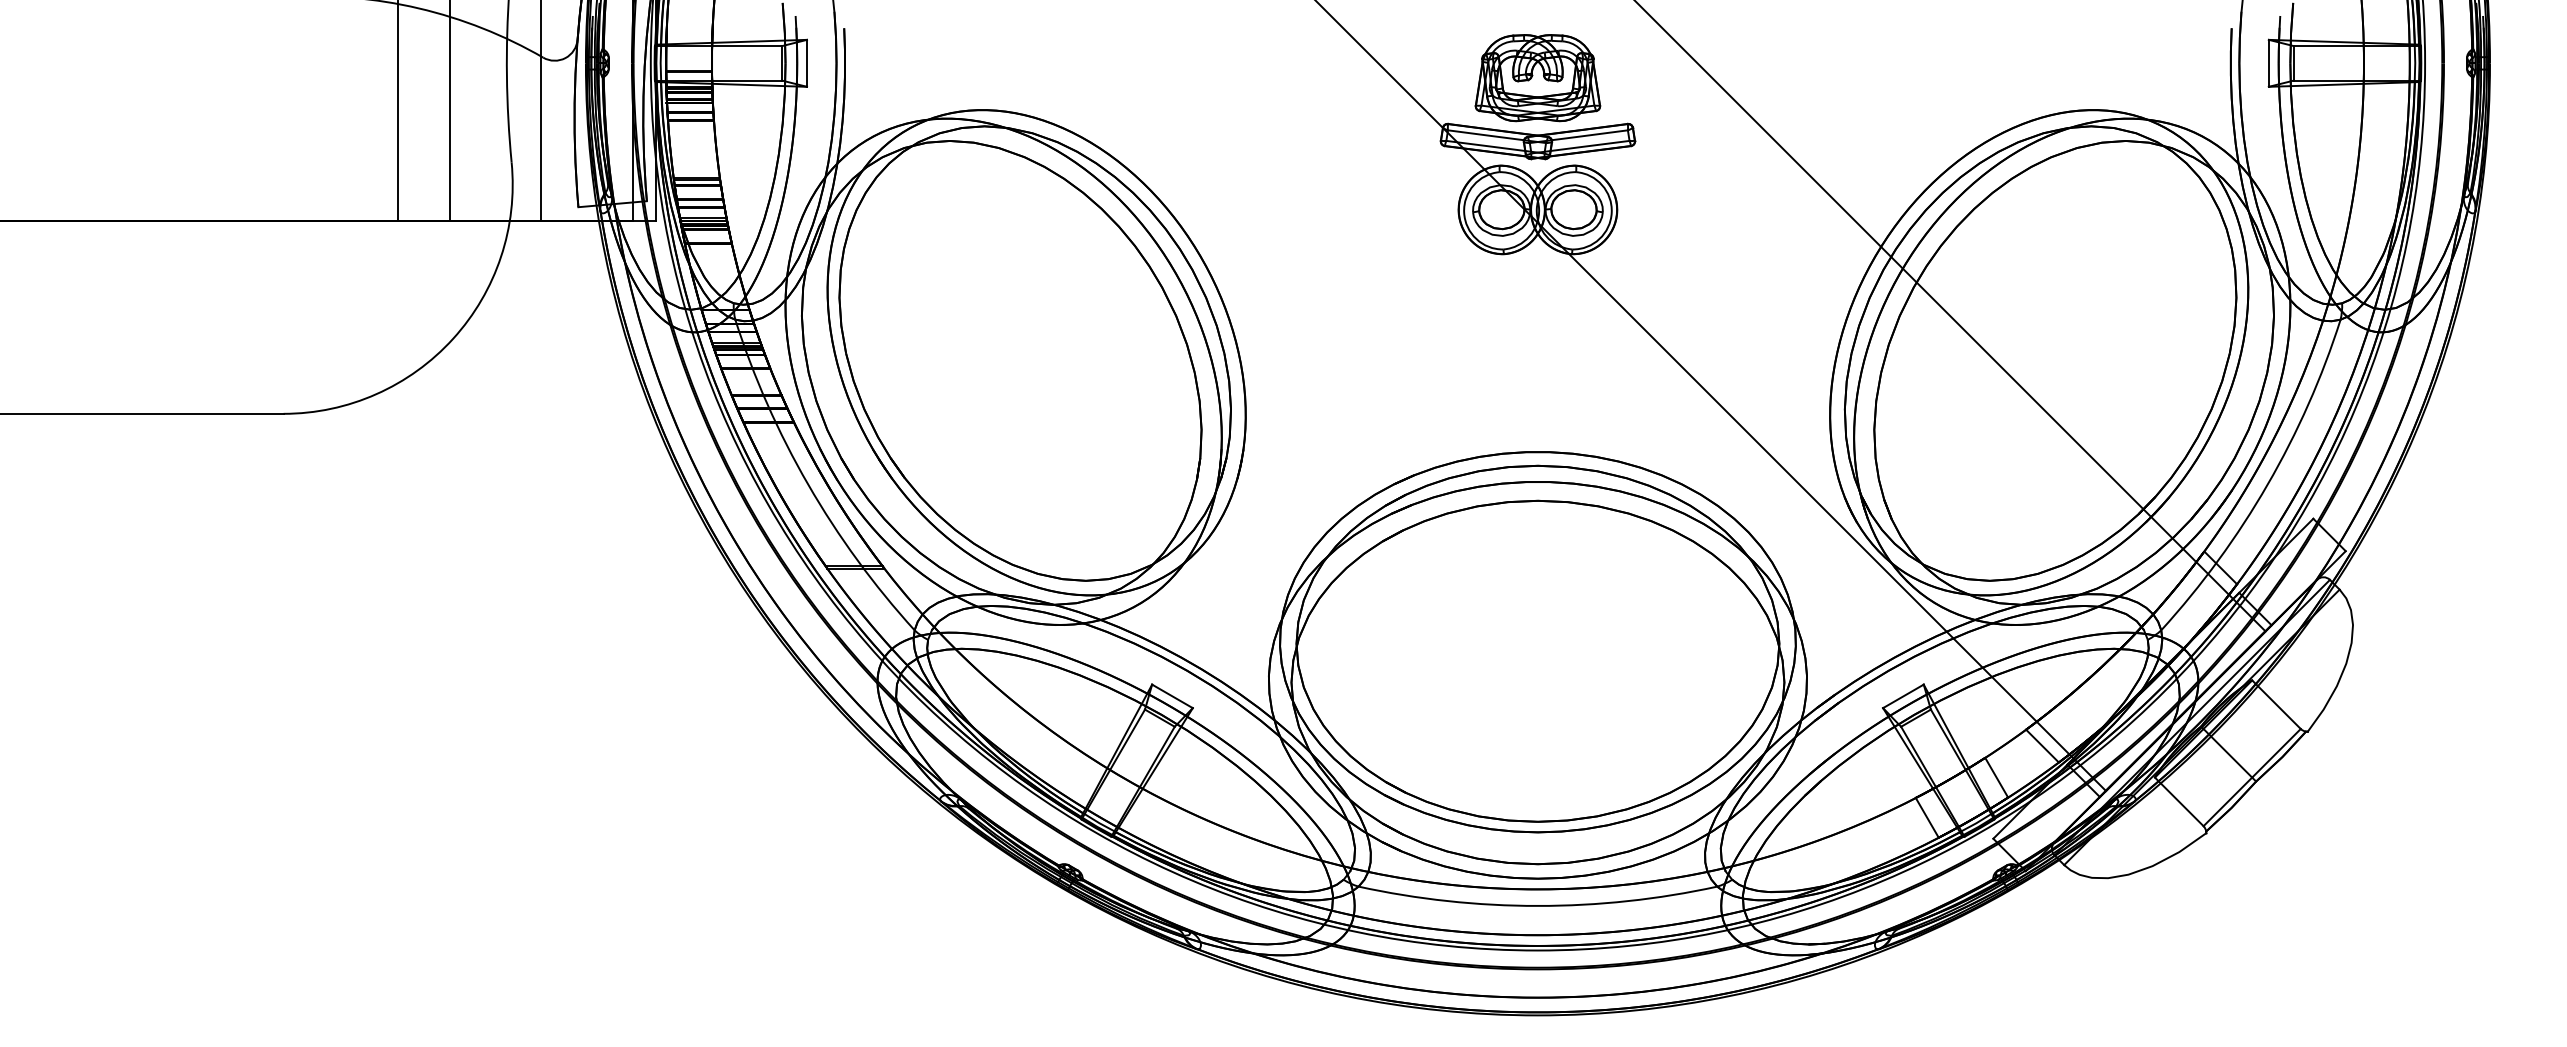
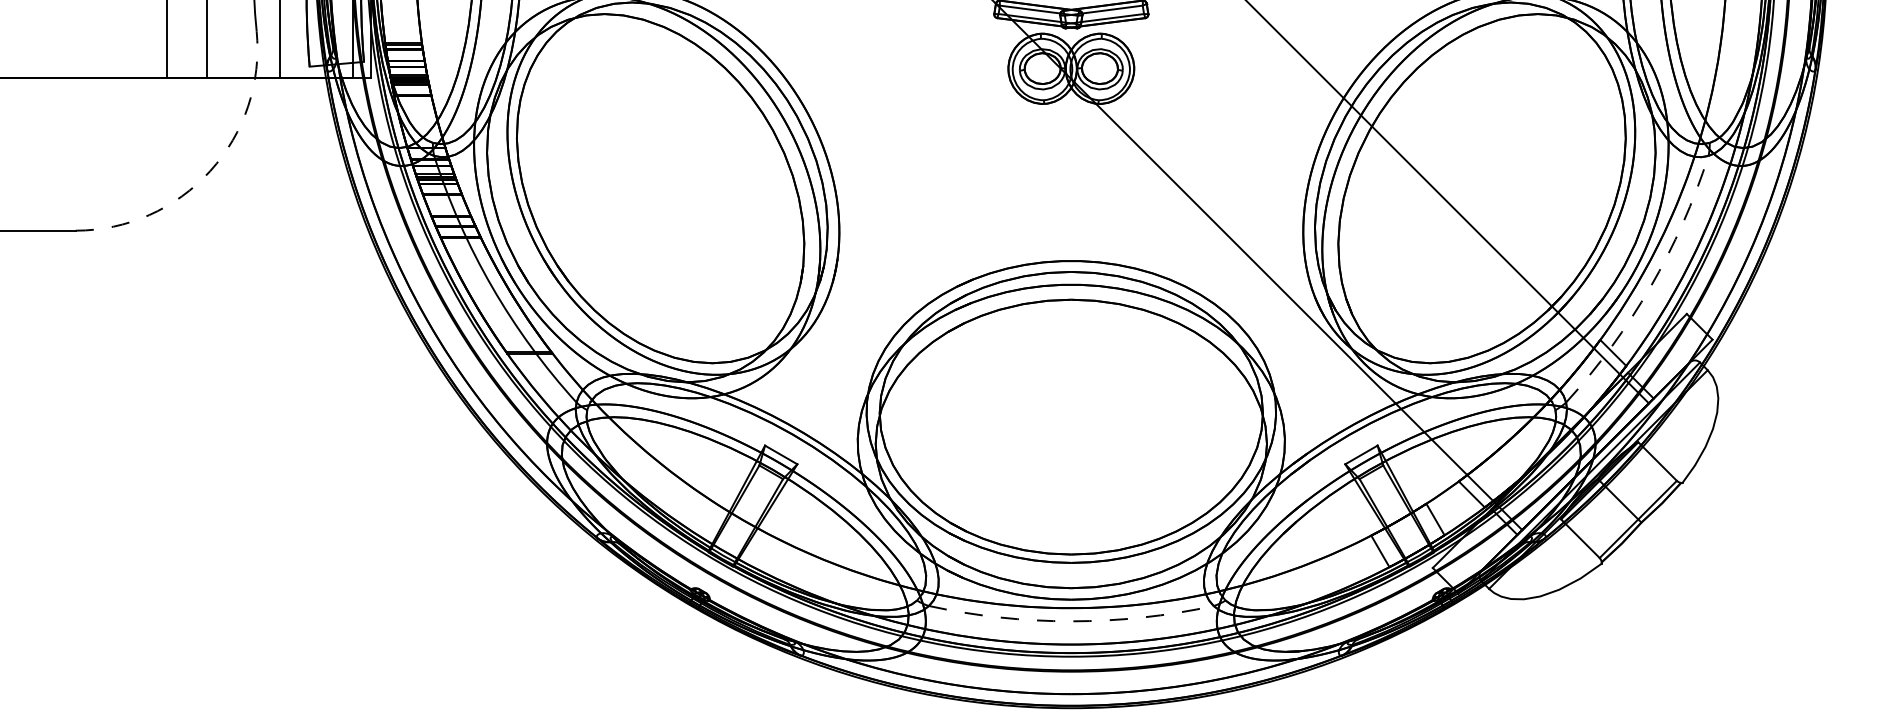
arc: (453, 338) -> (210, 170), solid -> dashed
arc: (2267, 484) -> (1650, 286), solid -> dashed
arc: (1537, 905) -> (1070, 620), solid -> dashed

